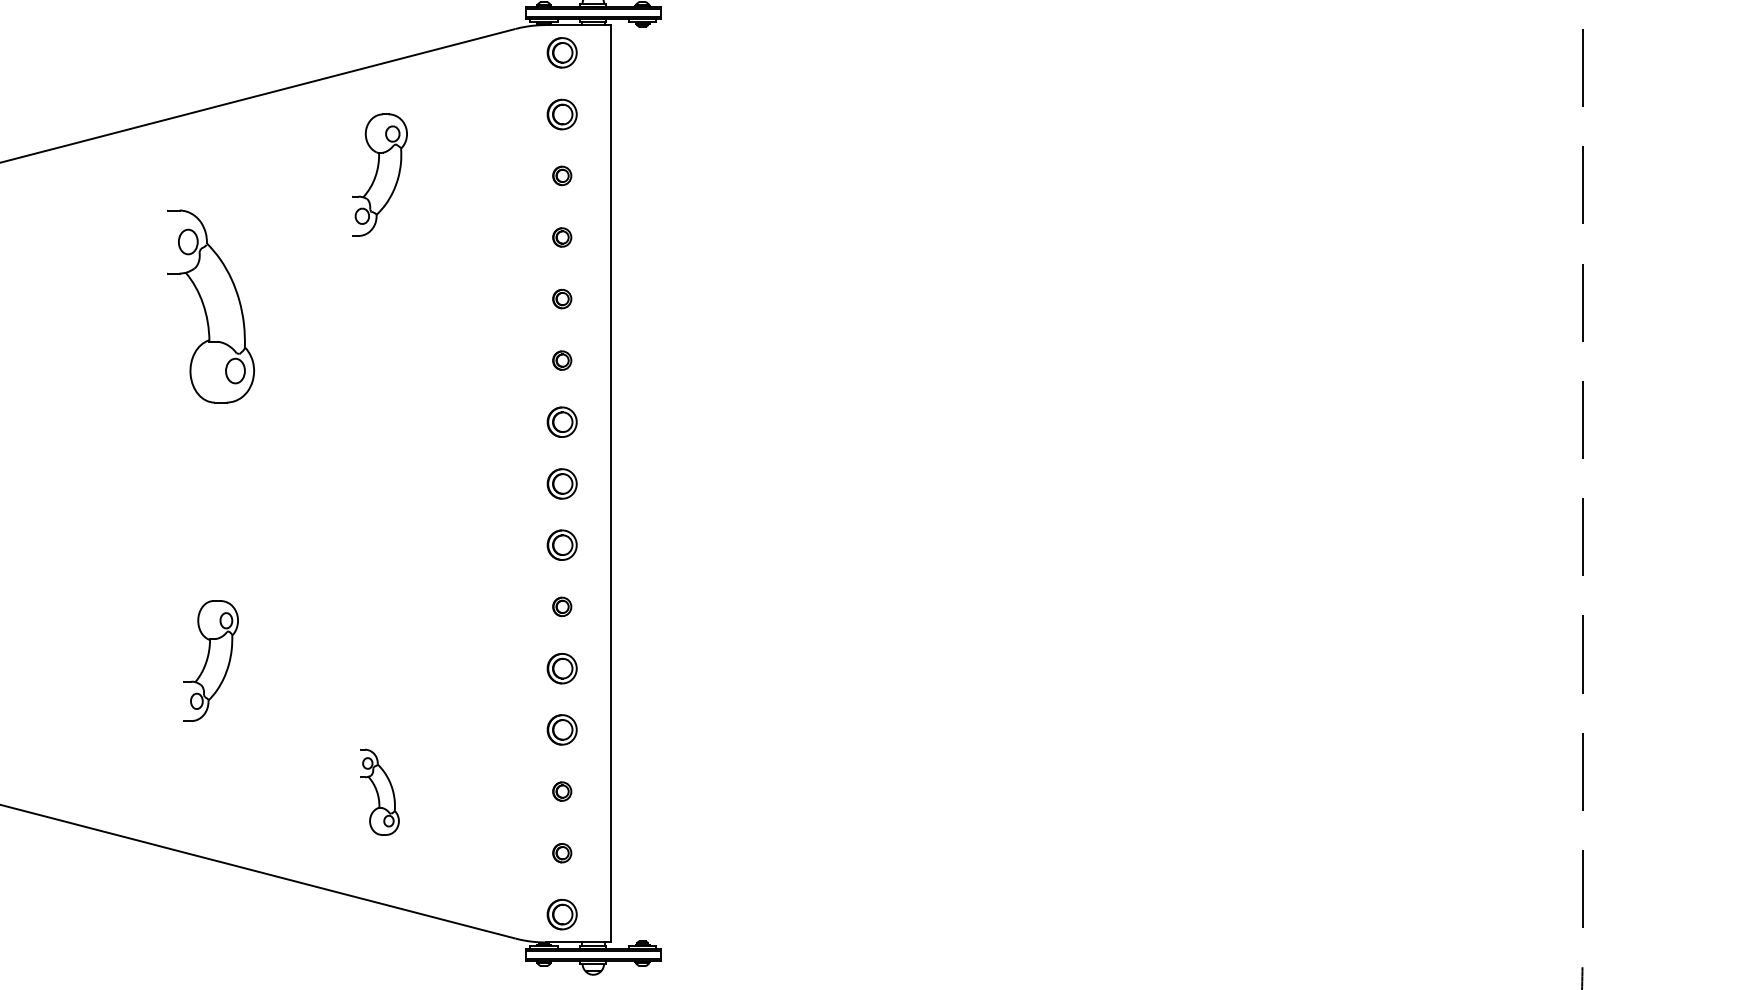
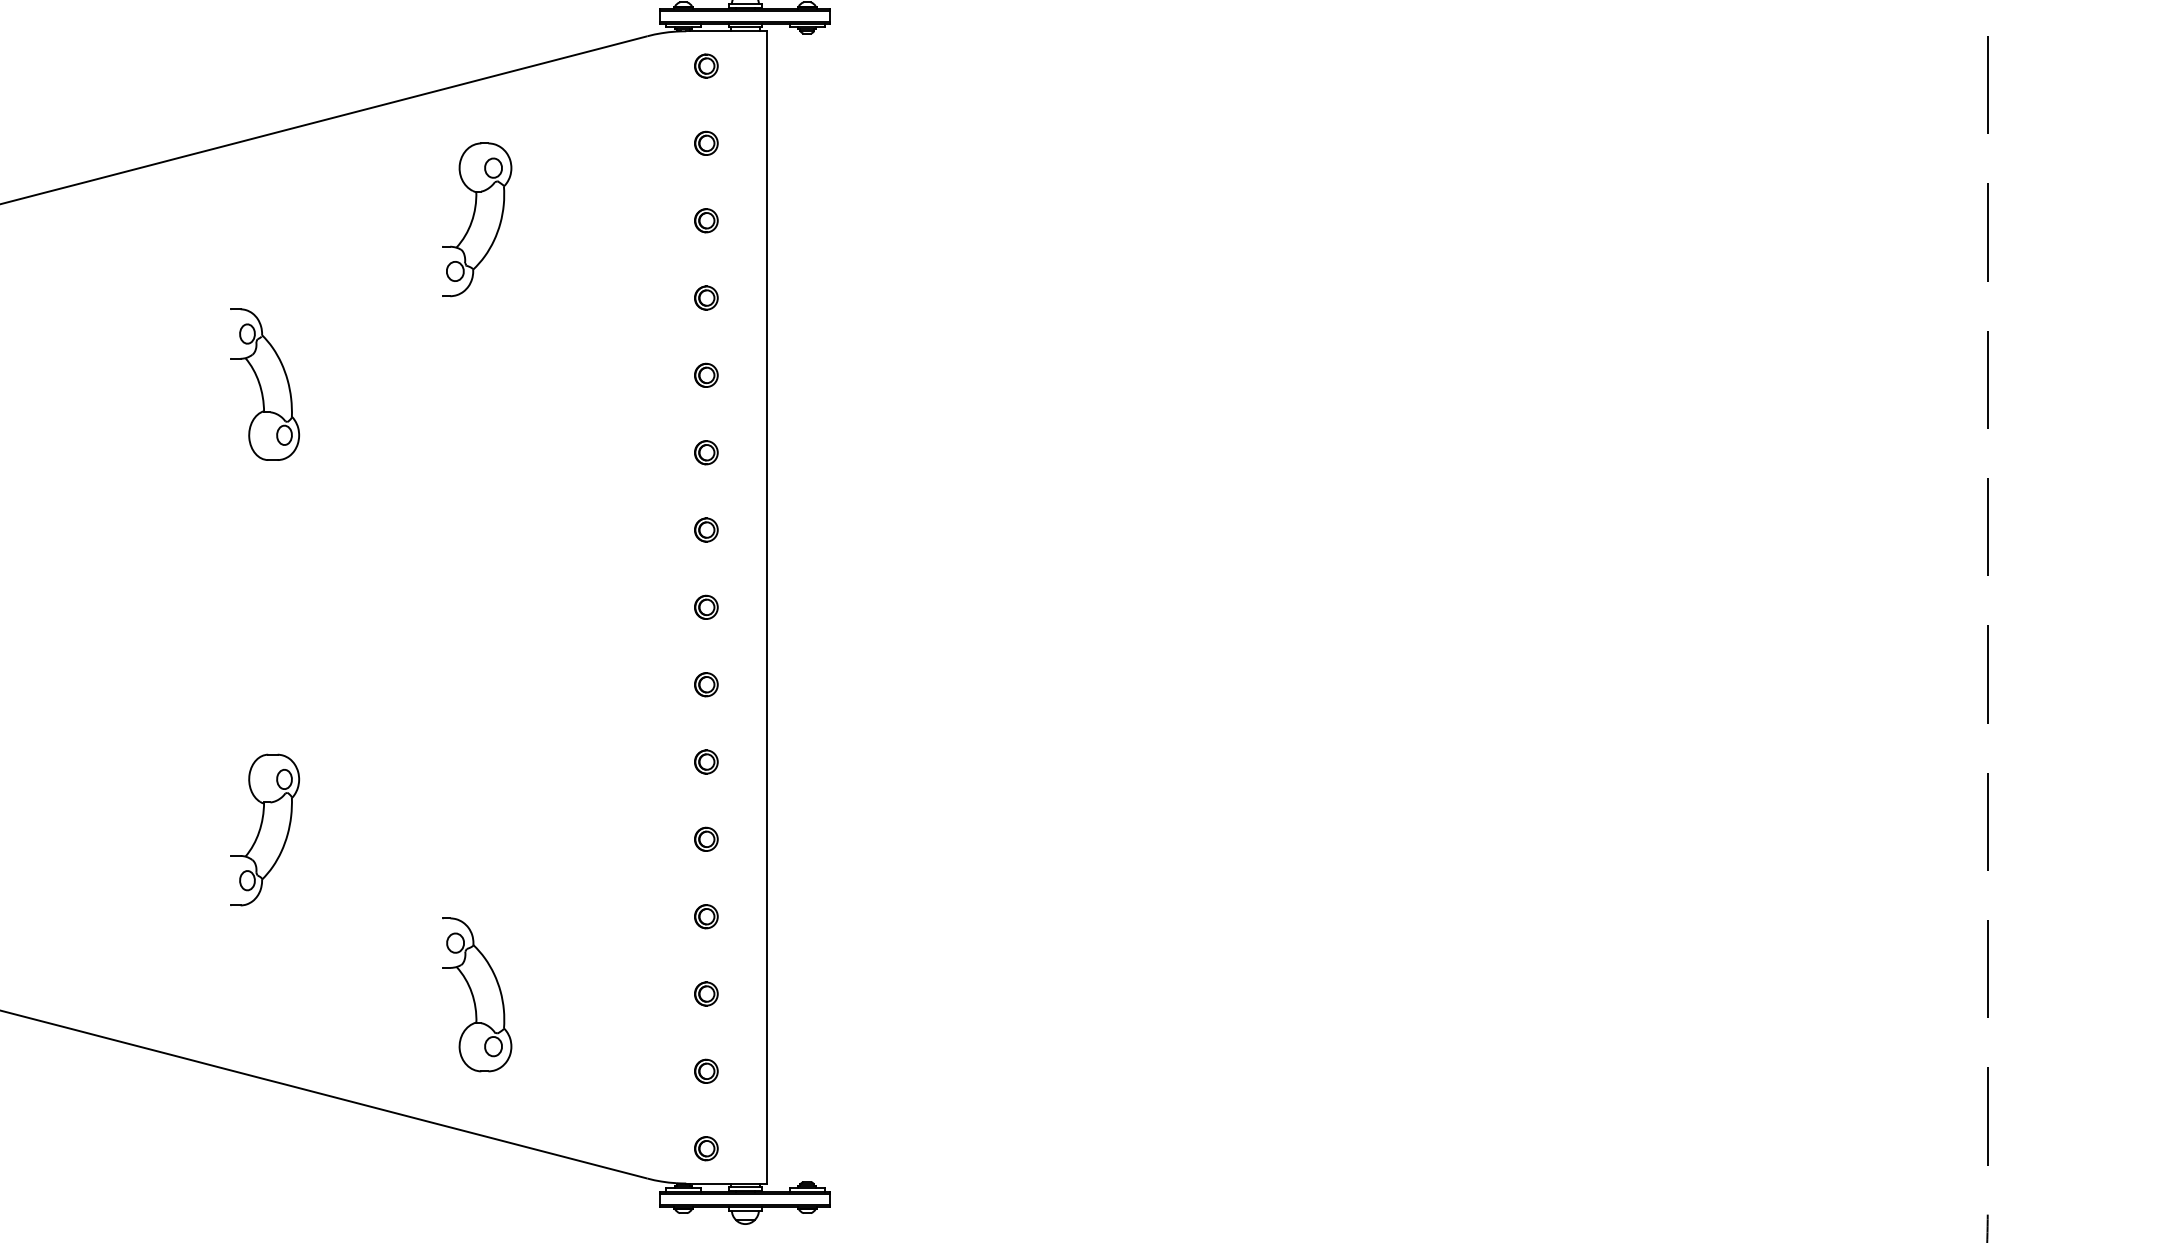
part: (562, 52) -> (706, 65), size x0.62
part: (562, 113) -> (706, 142), size x0.62
part: (211, 306) -> (265, 384), size x0.62
part: (562, 421) -> (706, 529), size x0.62
part: (562, 483) -> (706, 606), size x0.62
part: (562, 545) -> (706, 684), size x0.62
part: (562, 667) -> (706, 838), size x0.62
part: (562, 729) -> (706, 916), size x0.62
part: (380, 791) -> (477, 994), size x1.43
part: (562, 914) -> (706, 1148), size x0.62

